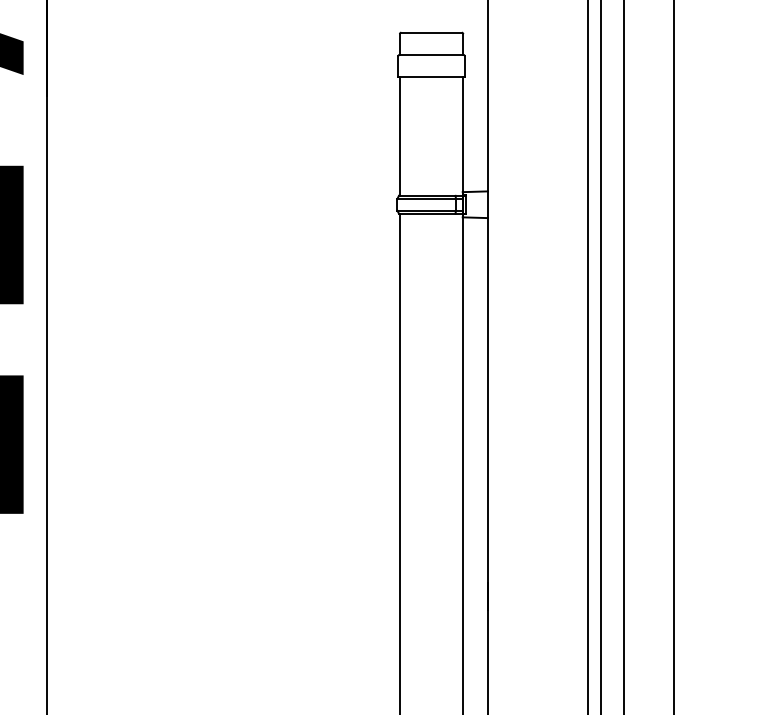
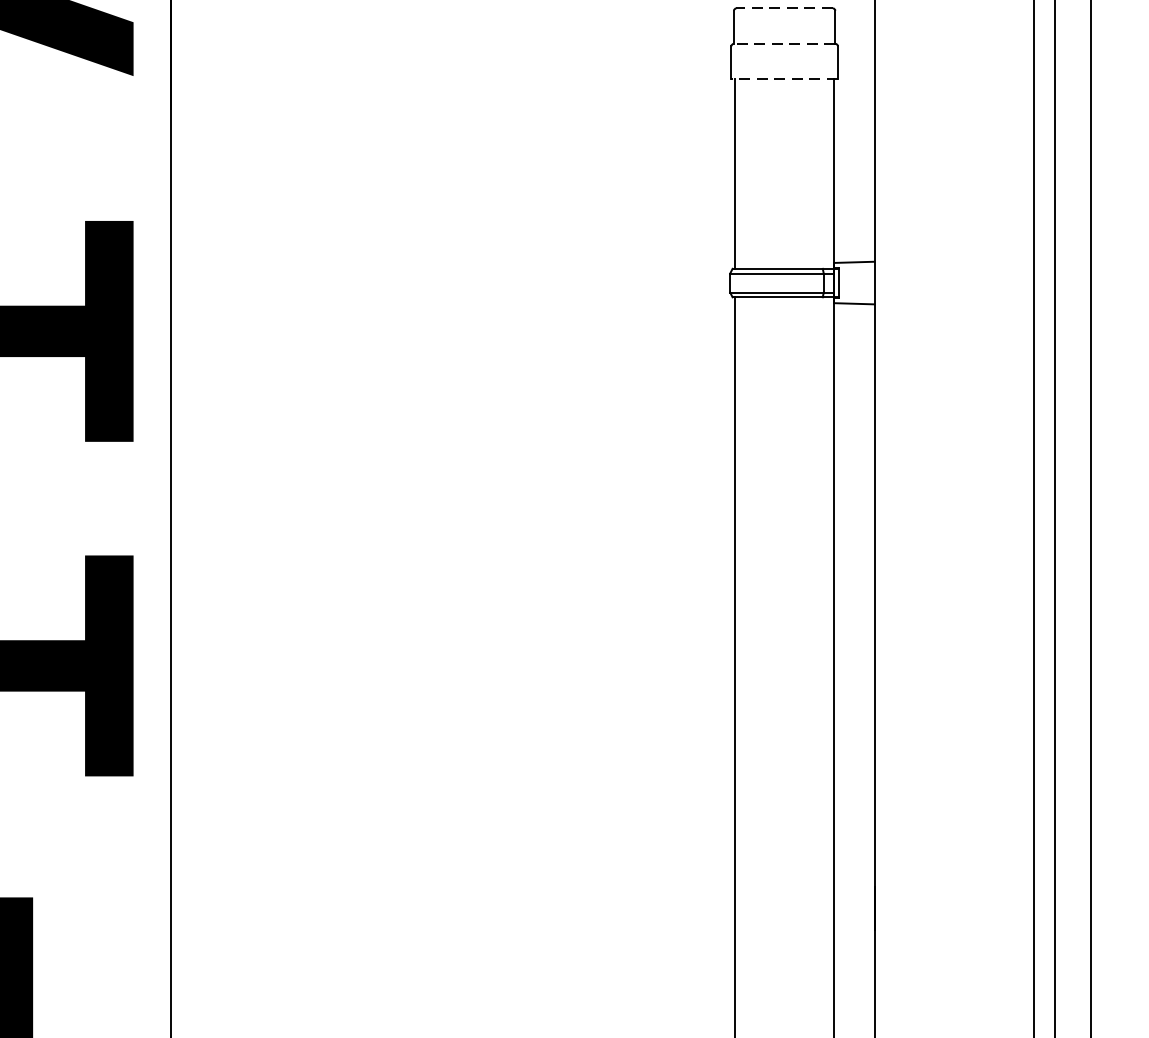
line: (431, 32) -> (784, 8), solid -> dashed
line: (431, 54) -> (784, 43), solid -> dashed
line: (431, 77) -> (784, 79), solid -> dashed

